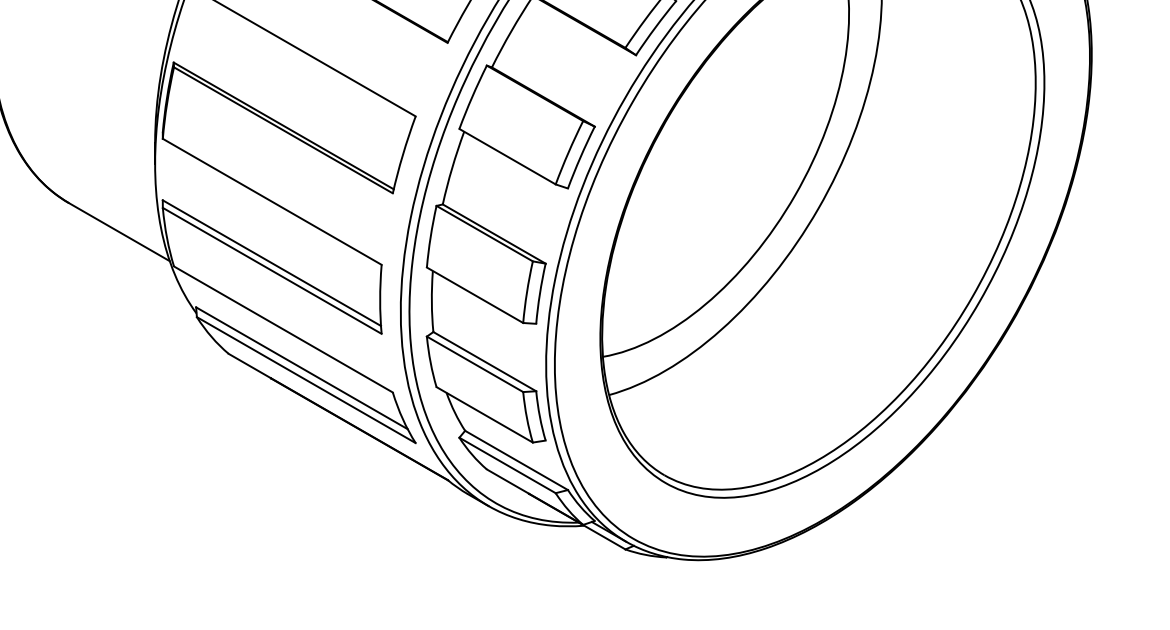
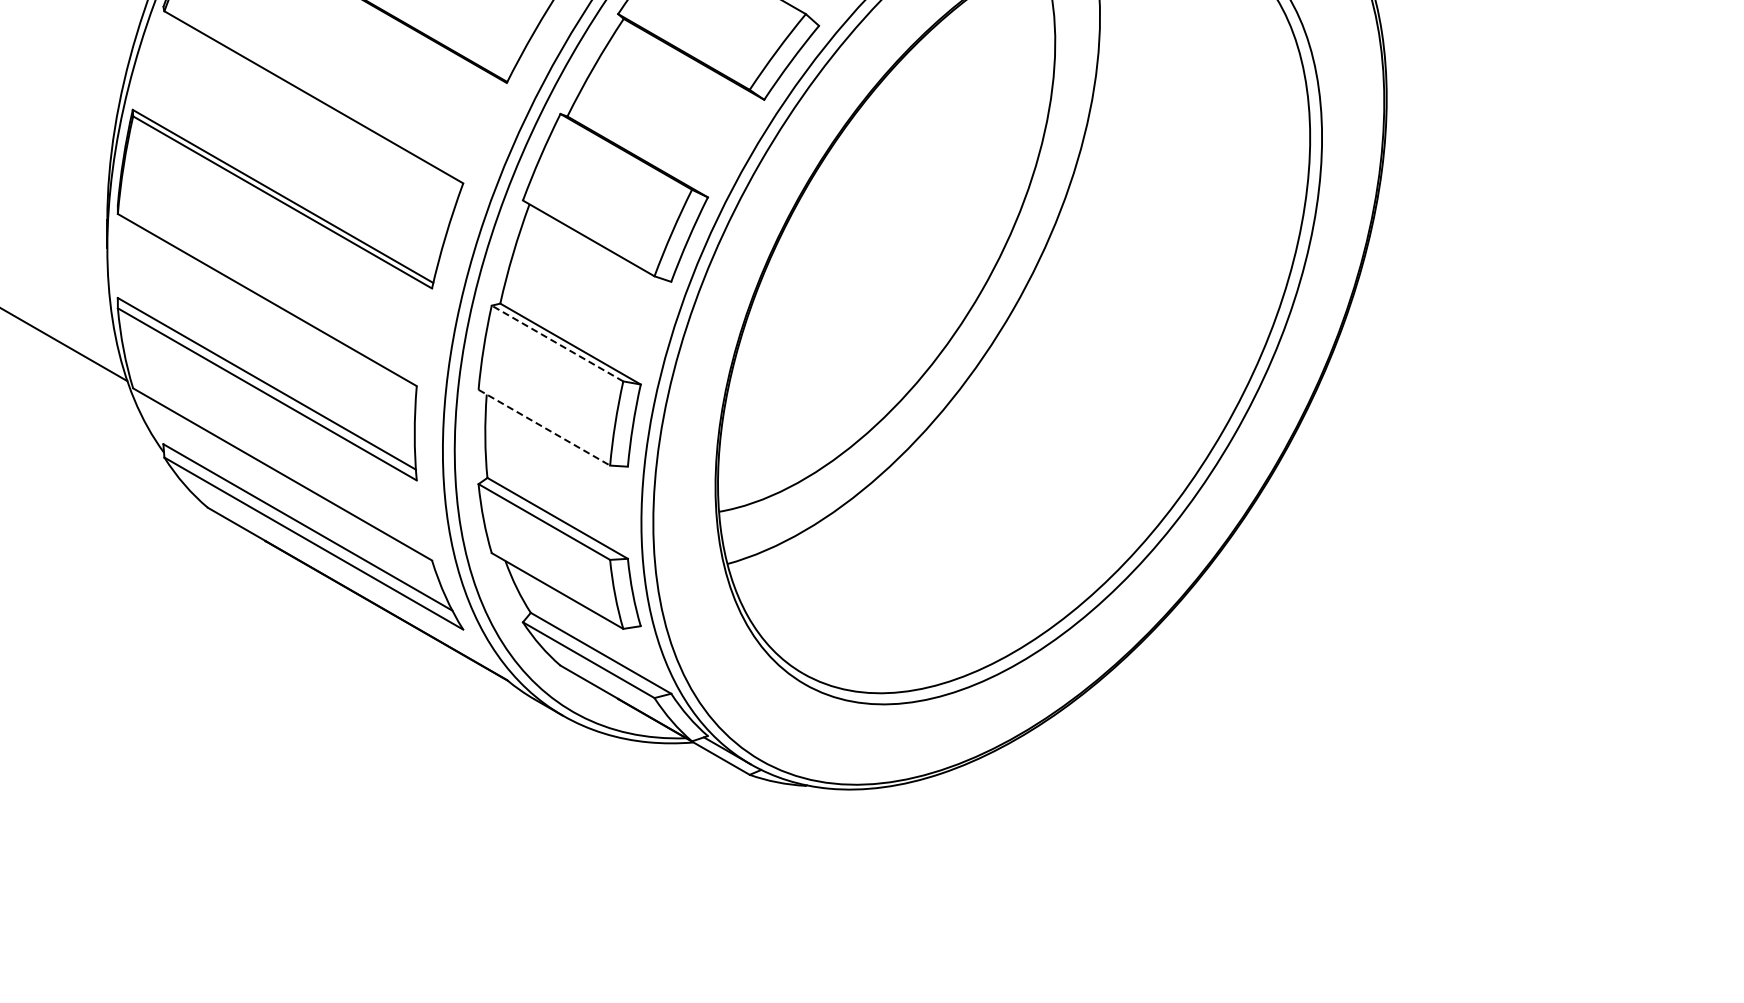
line: (484, 233) -> (557, 343), solid -> dashed
line: (475, 295) -> (544, 427), solid -> dashed

